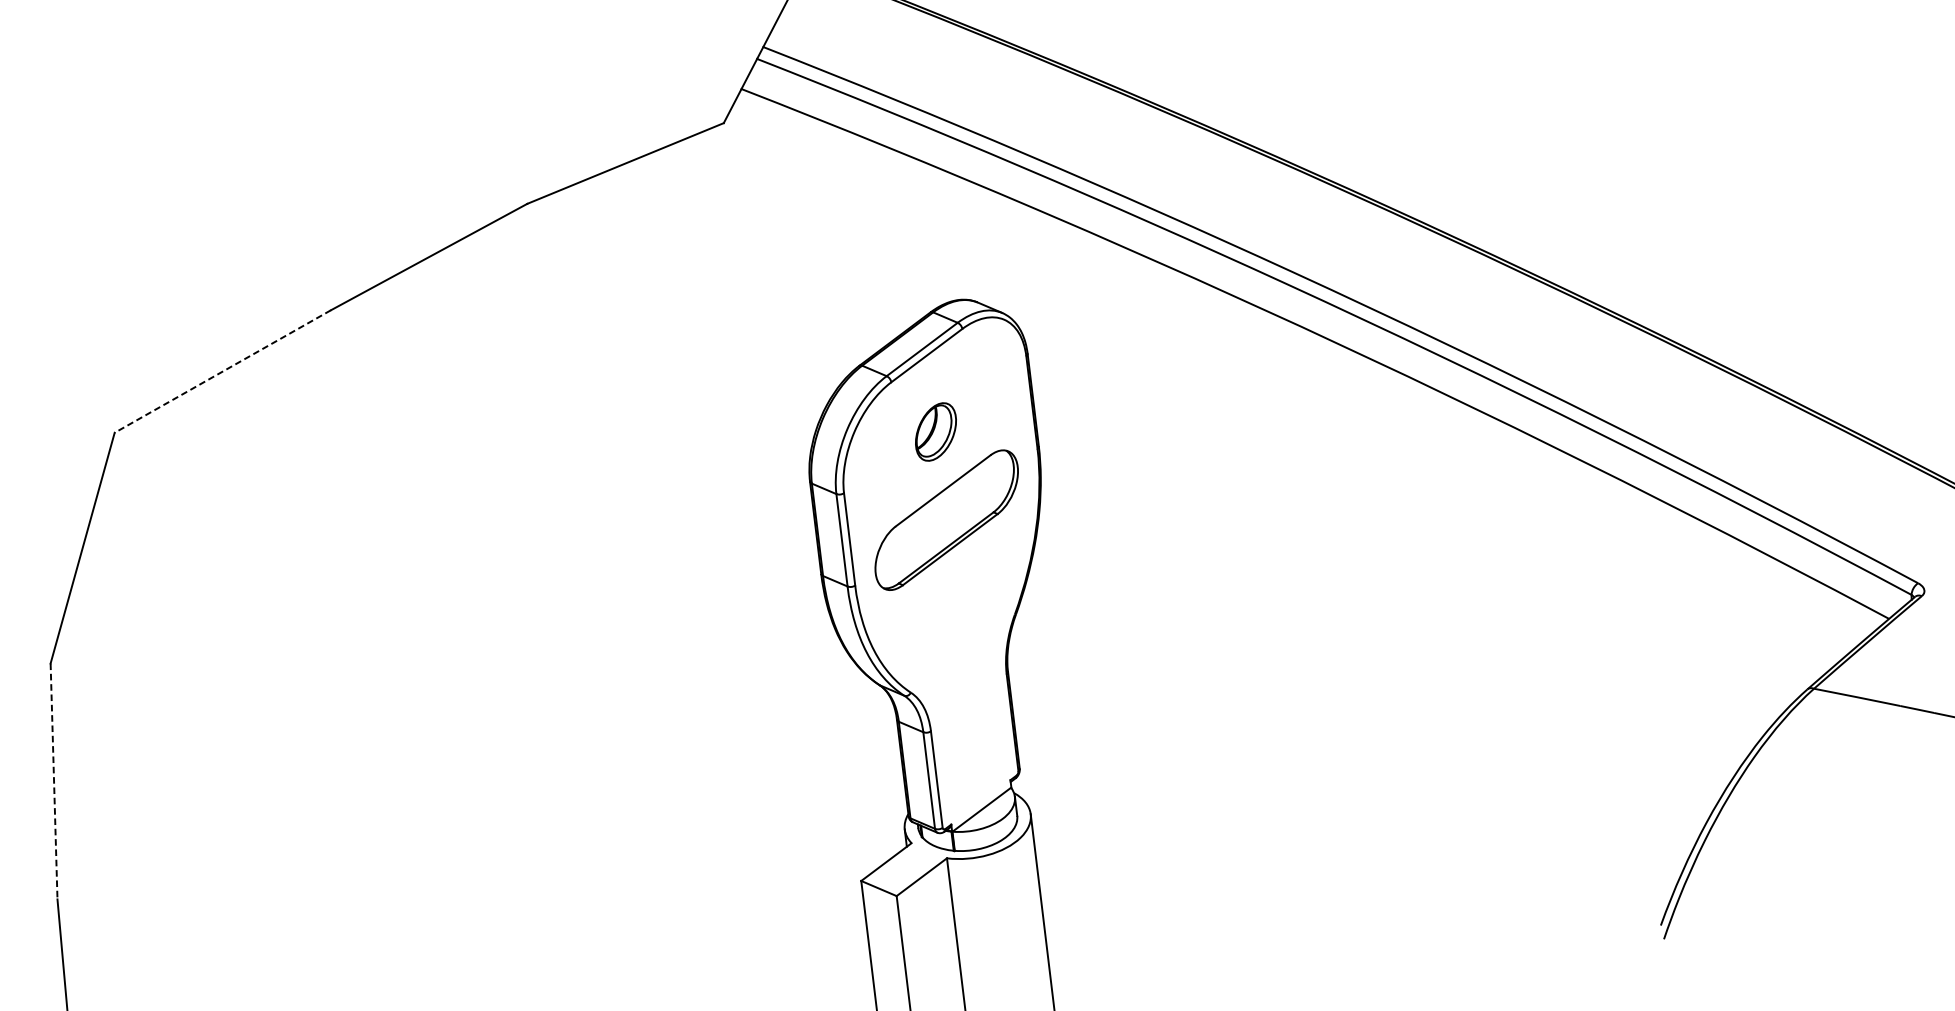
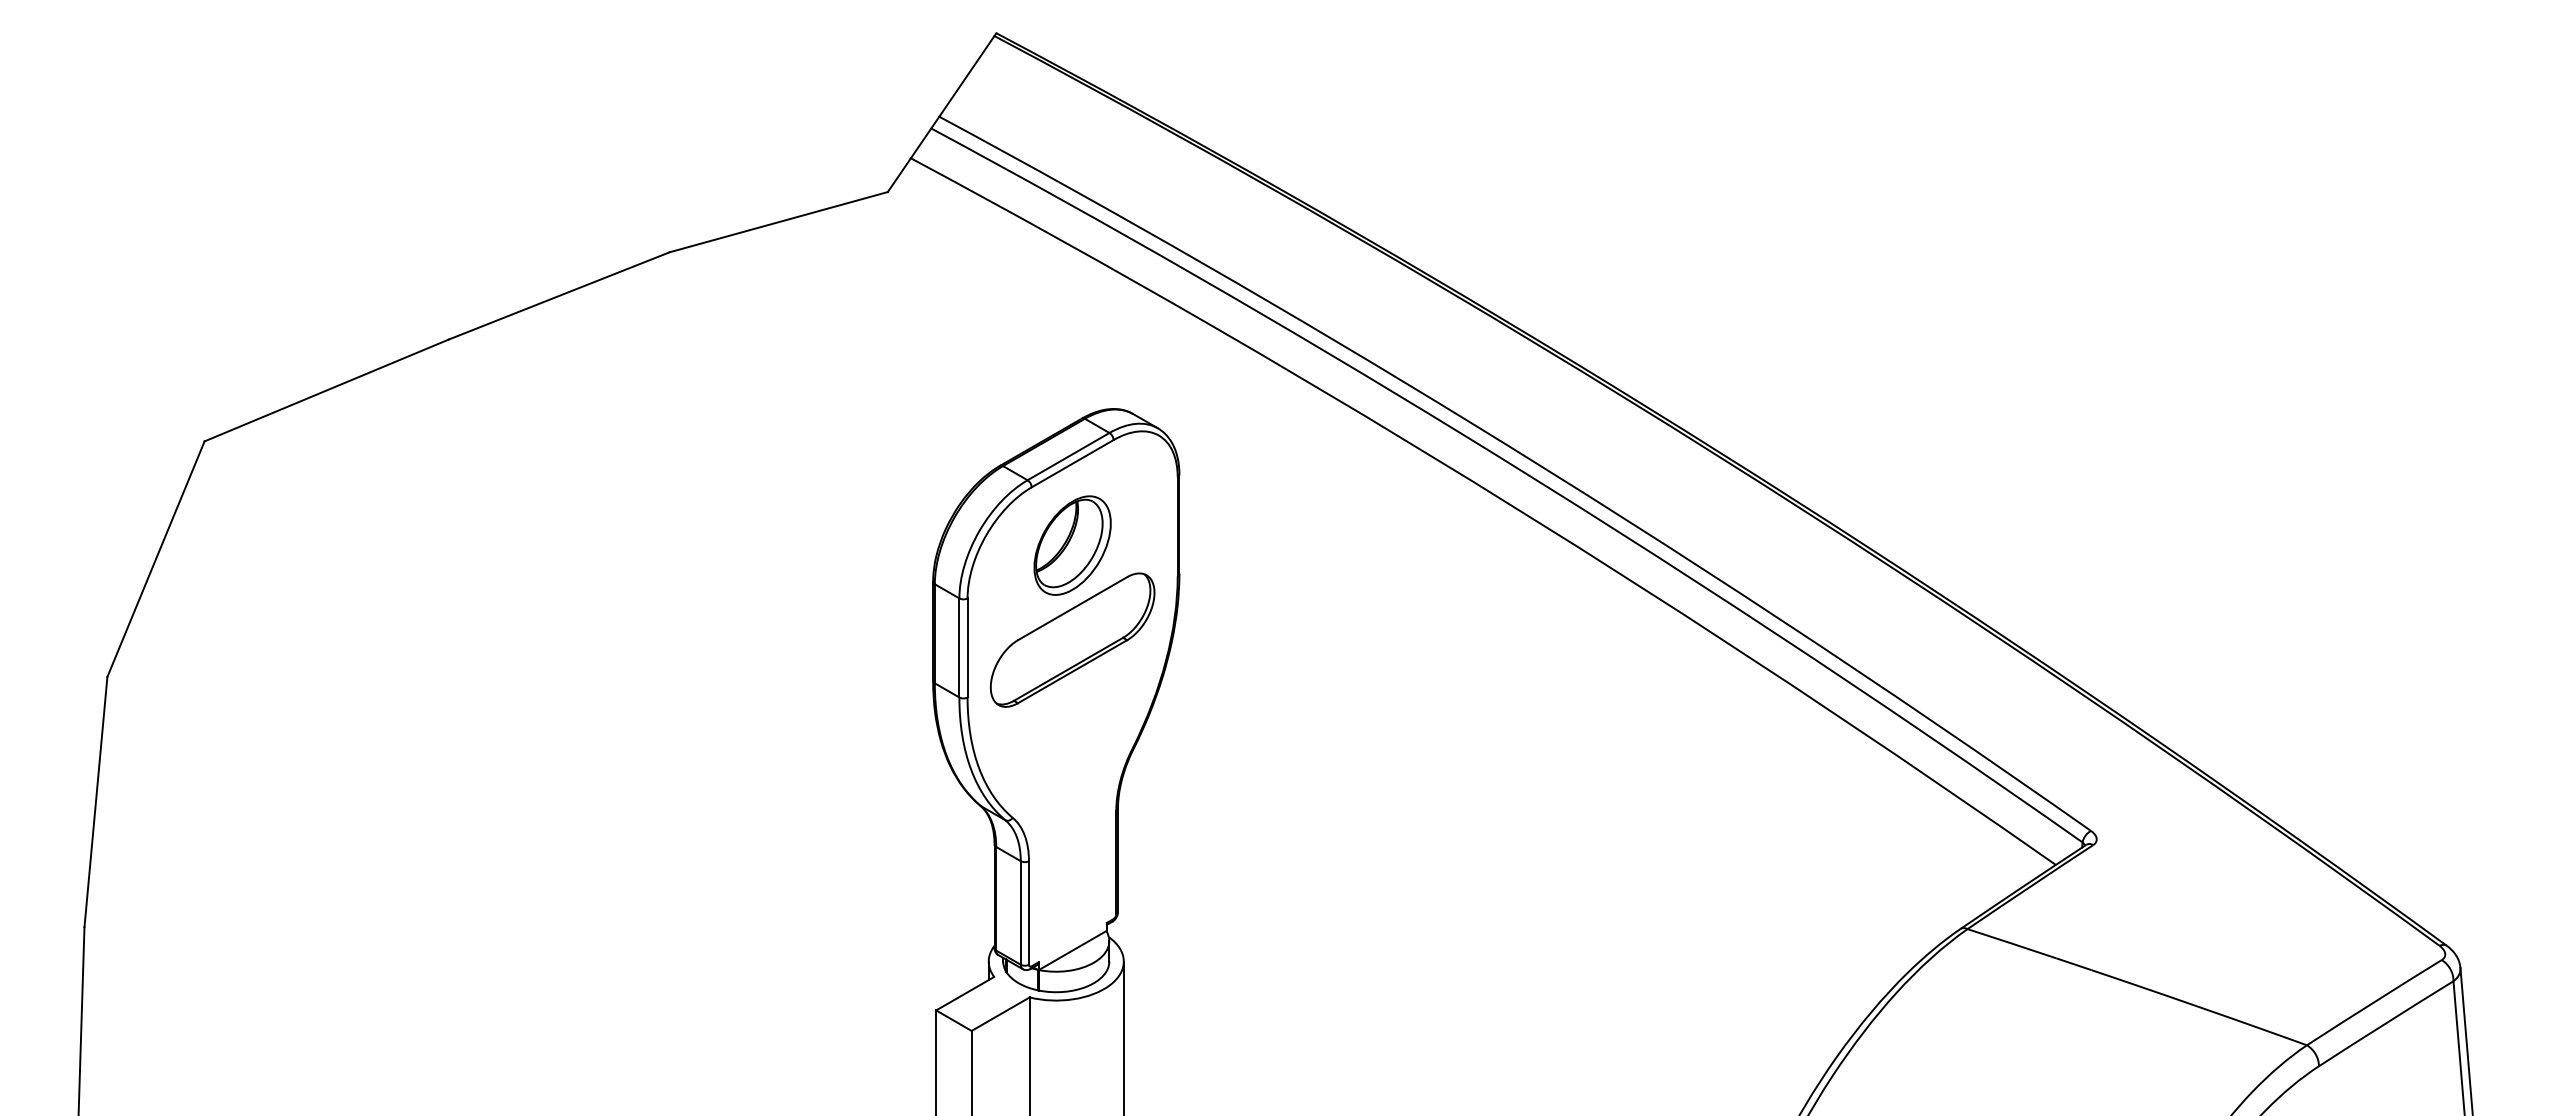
line: (222, 371) -> (326, 390), dashed -> solid
part: (935, 431) -> (1072, 545), size x1.67
line: (53, 781) -> (95, 802), dashed -> solid

